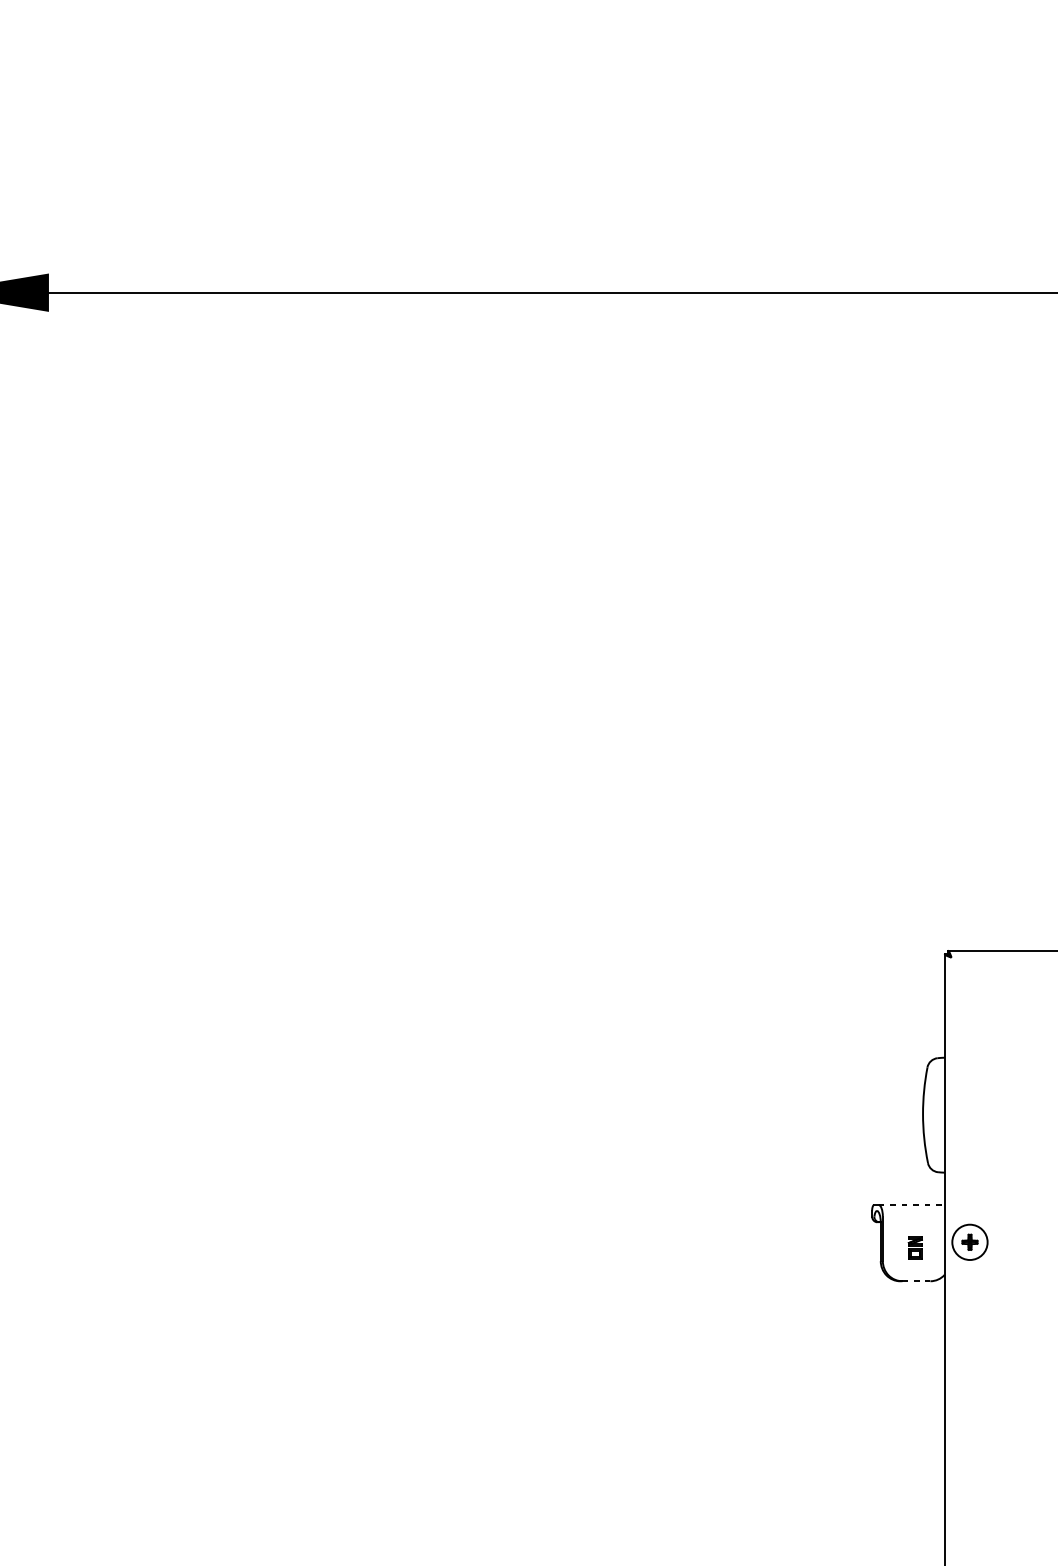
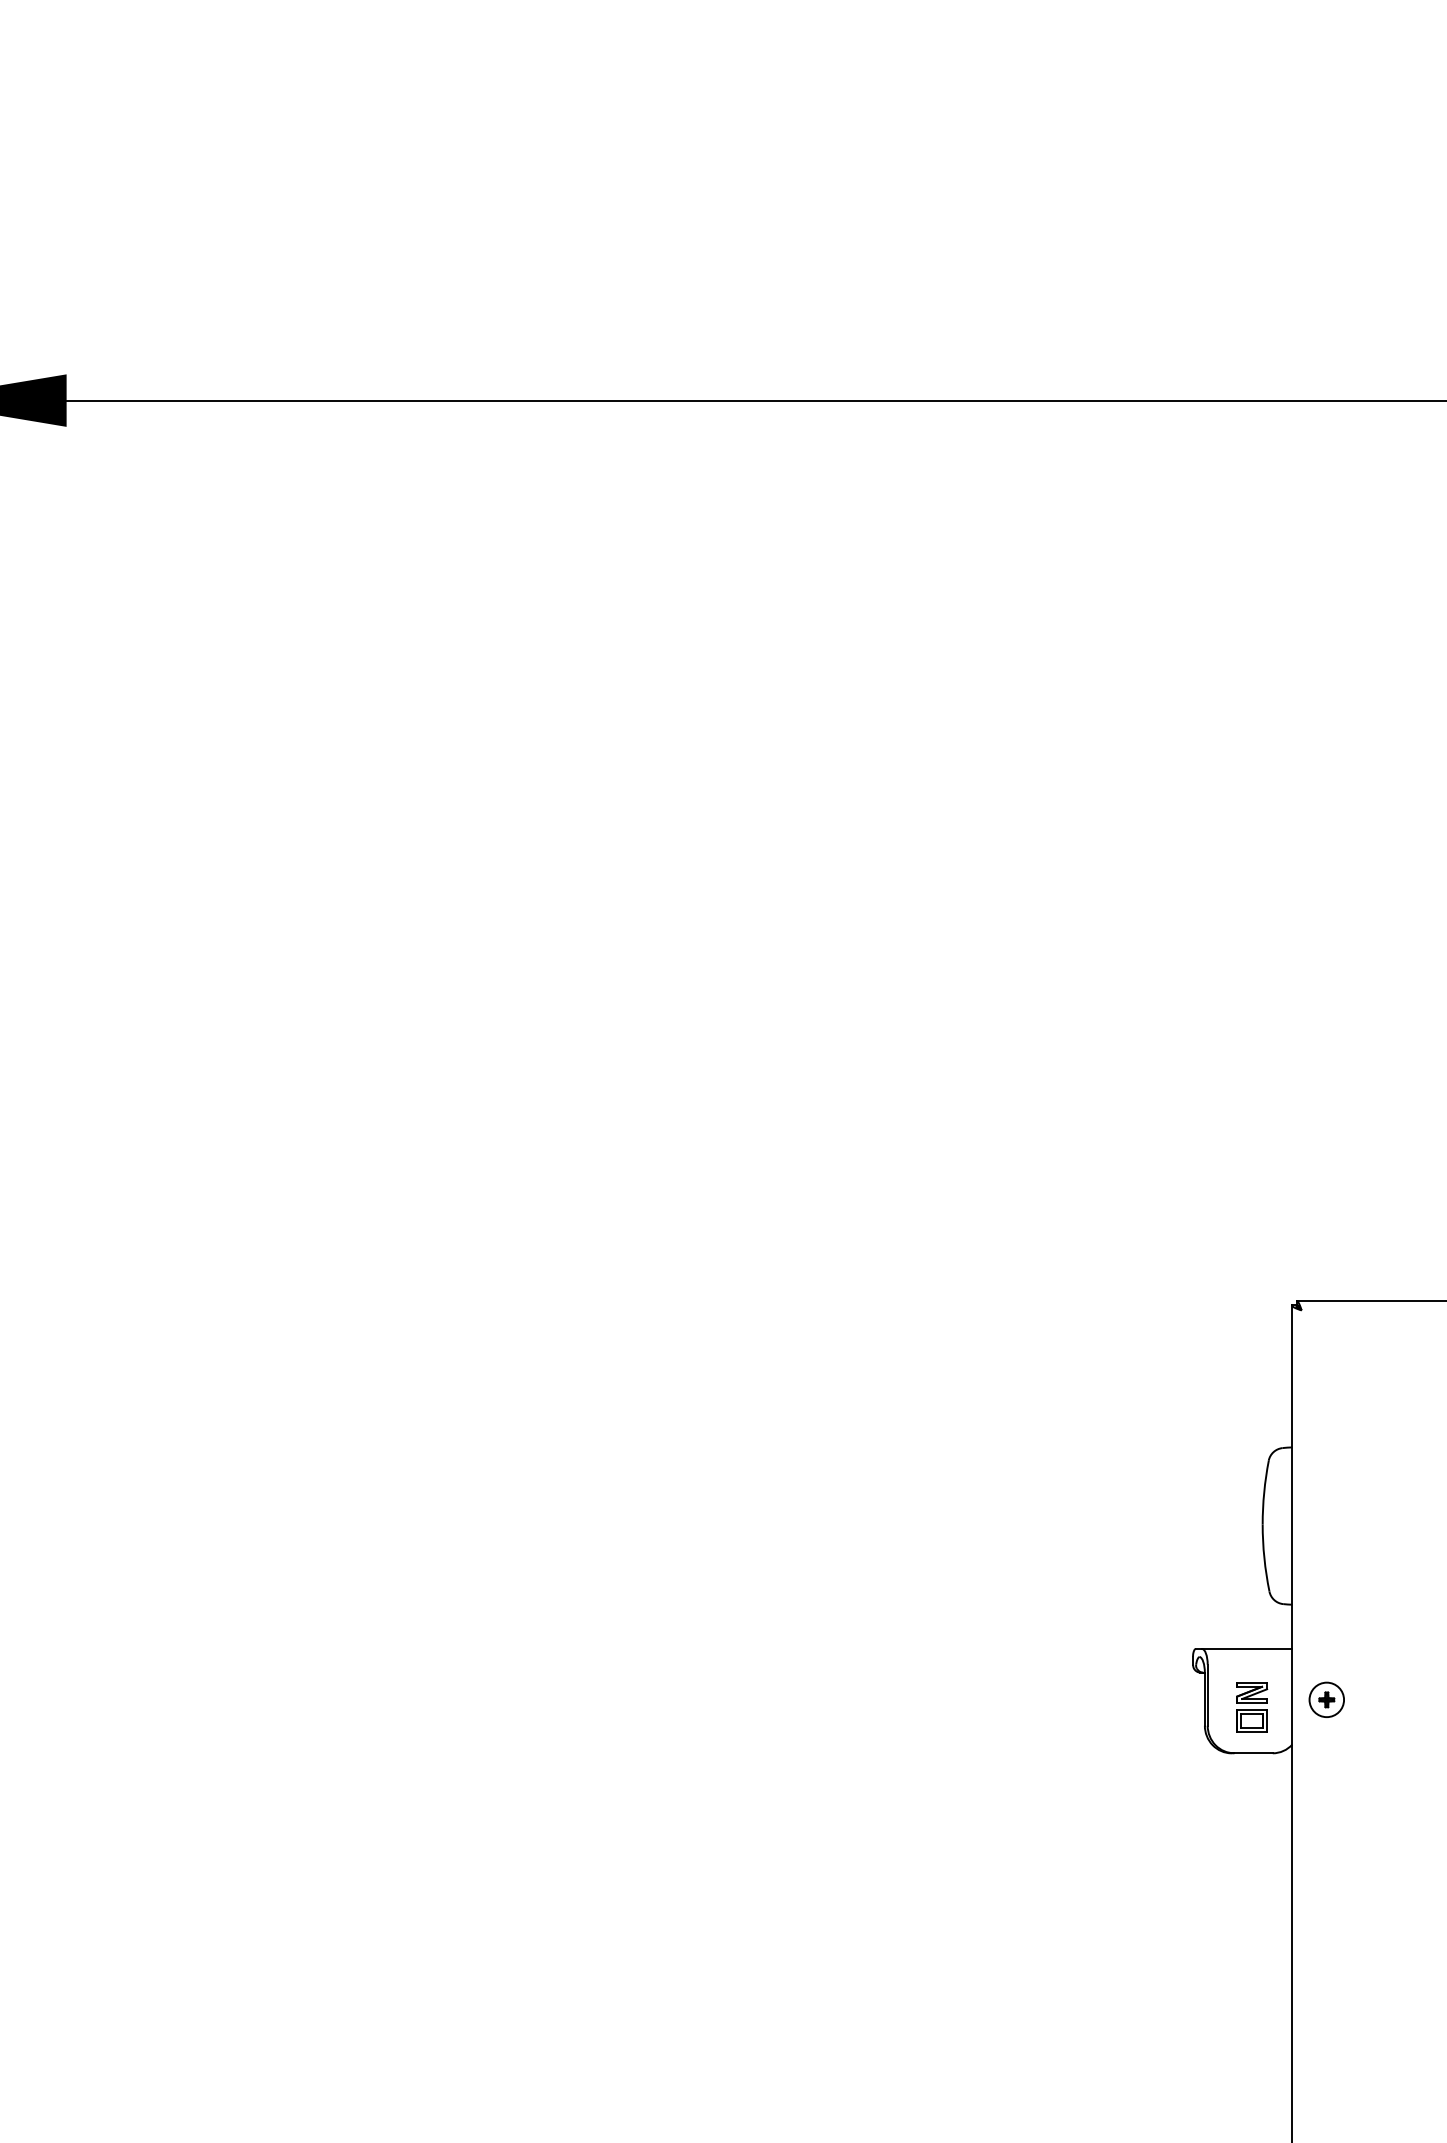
line: (911, 1204) -> (1247, 1648), dashed -> solid
part: (969, 1241) -> (1326, 1699), size x0.71
part: (915, 1247) -> (1252, 1707), size x1.67
line: (917, 1281) -> (1254, 1753), dashed -> solid

